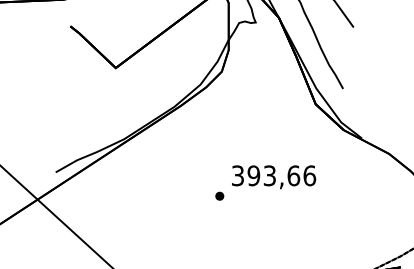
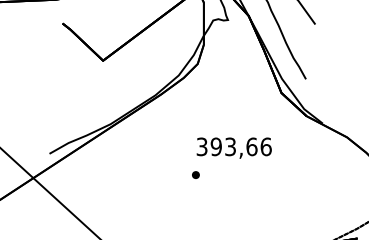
text: (273, 176) -> (233, 147), moved

